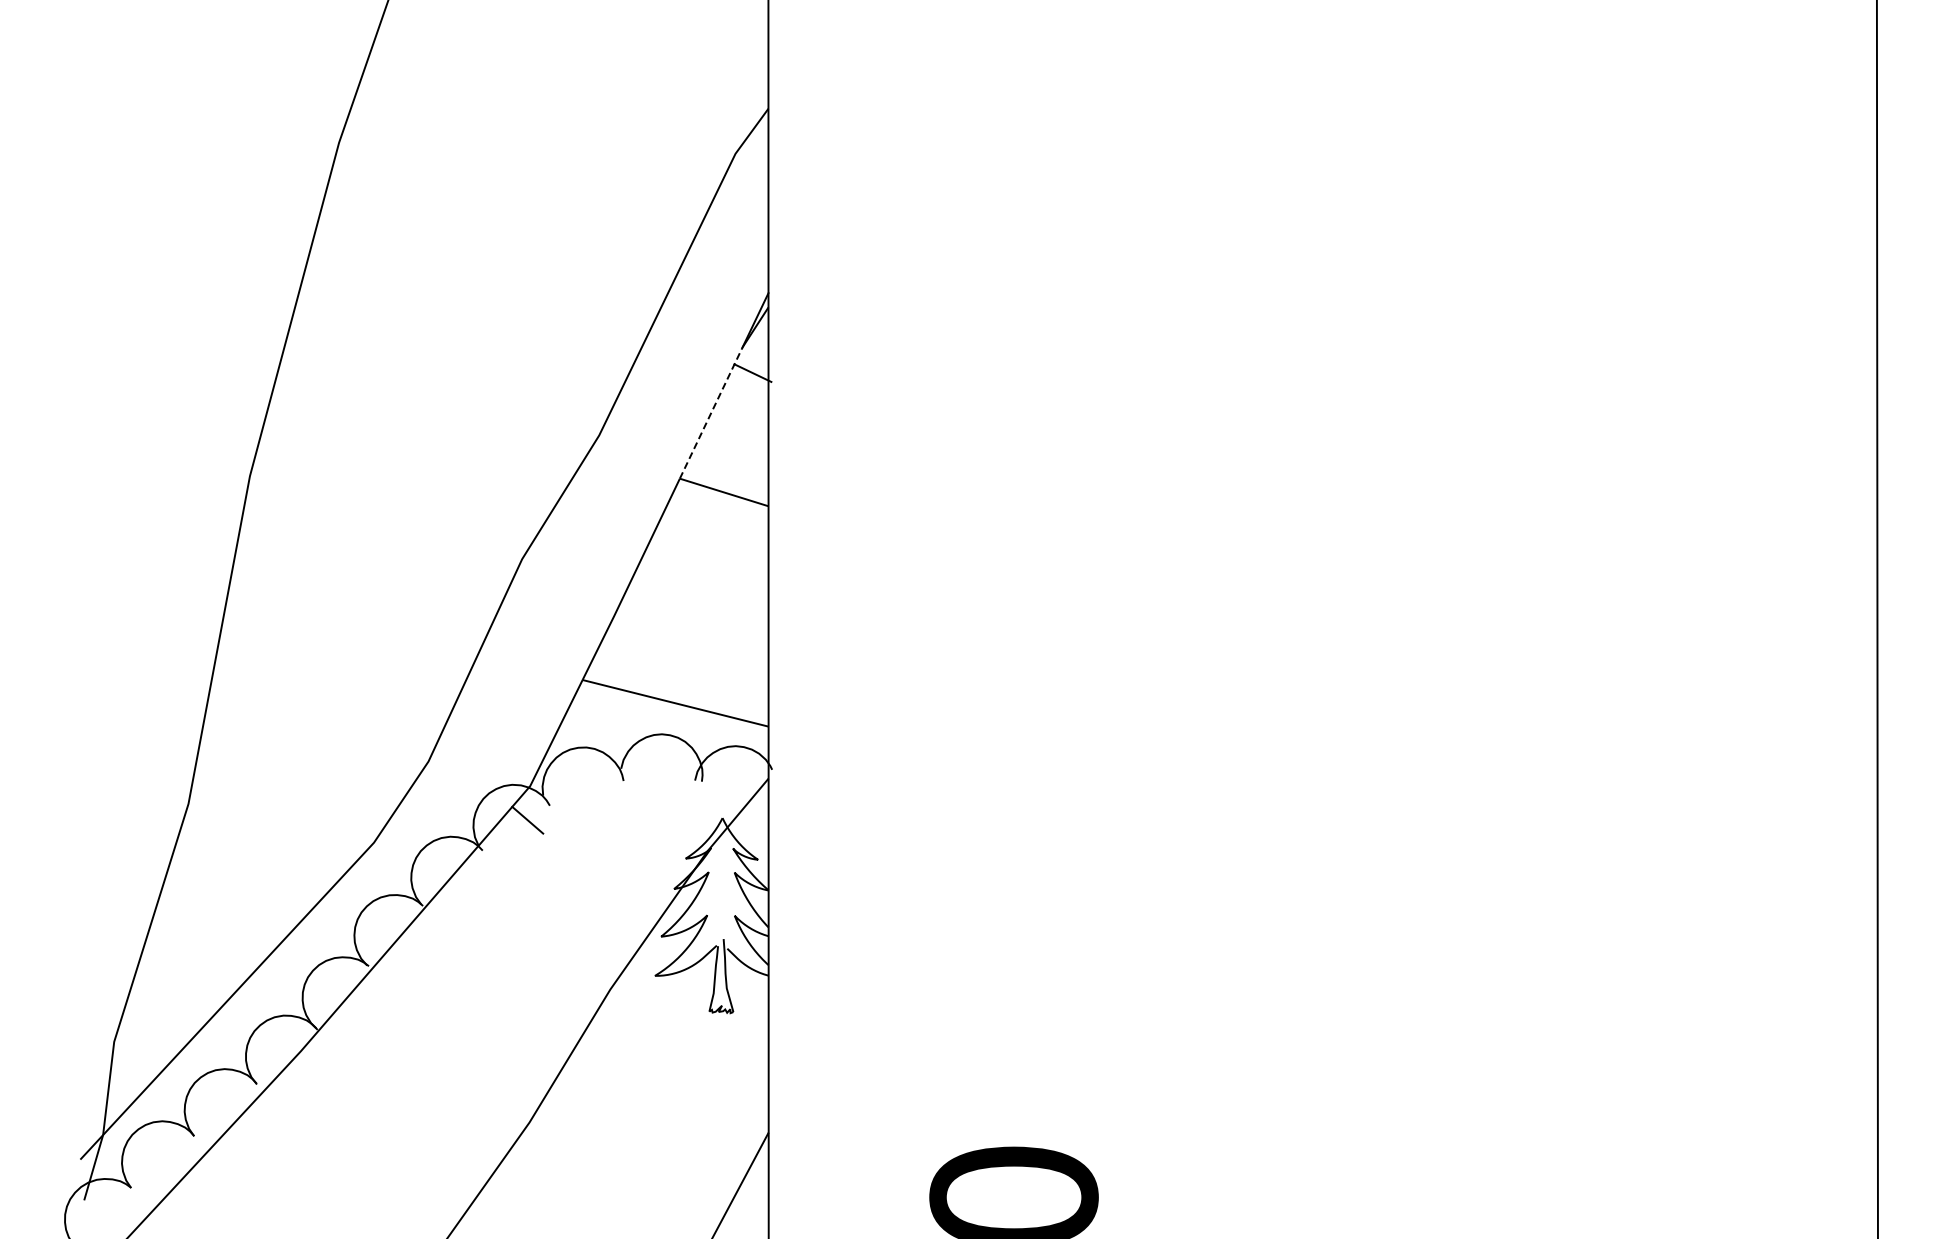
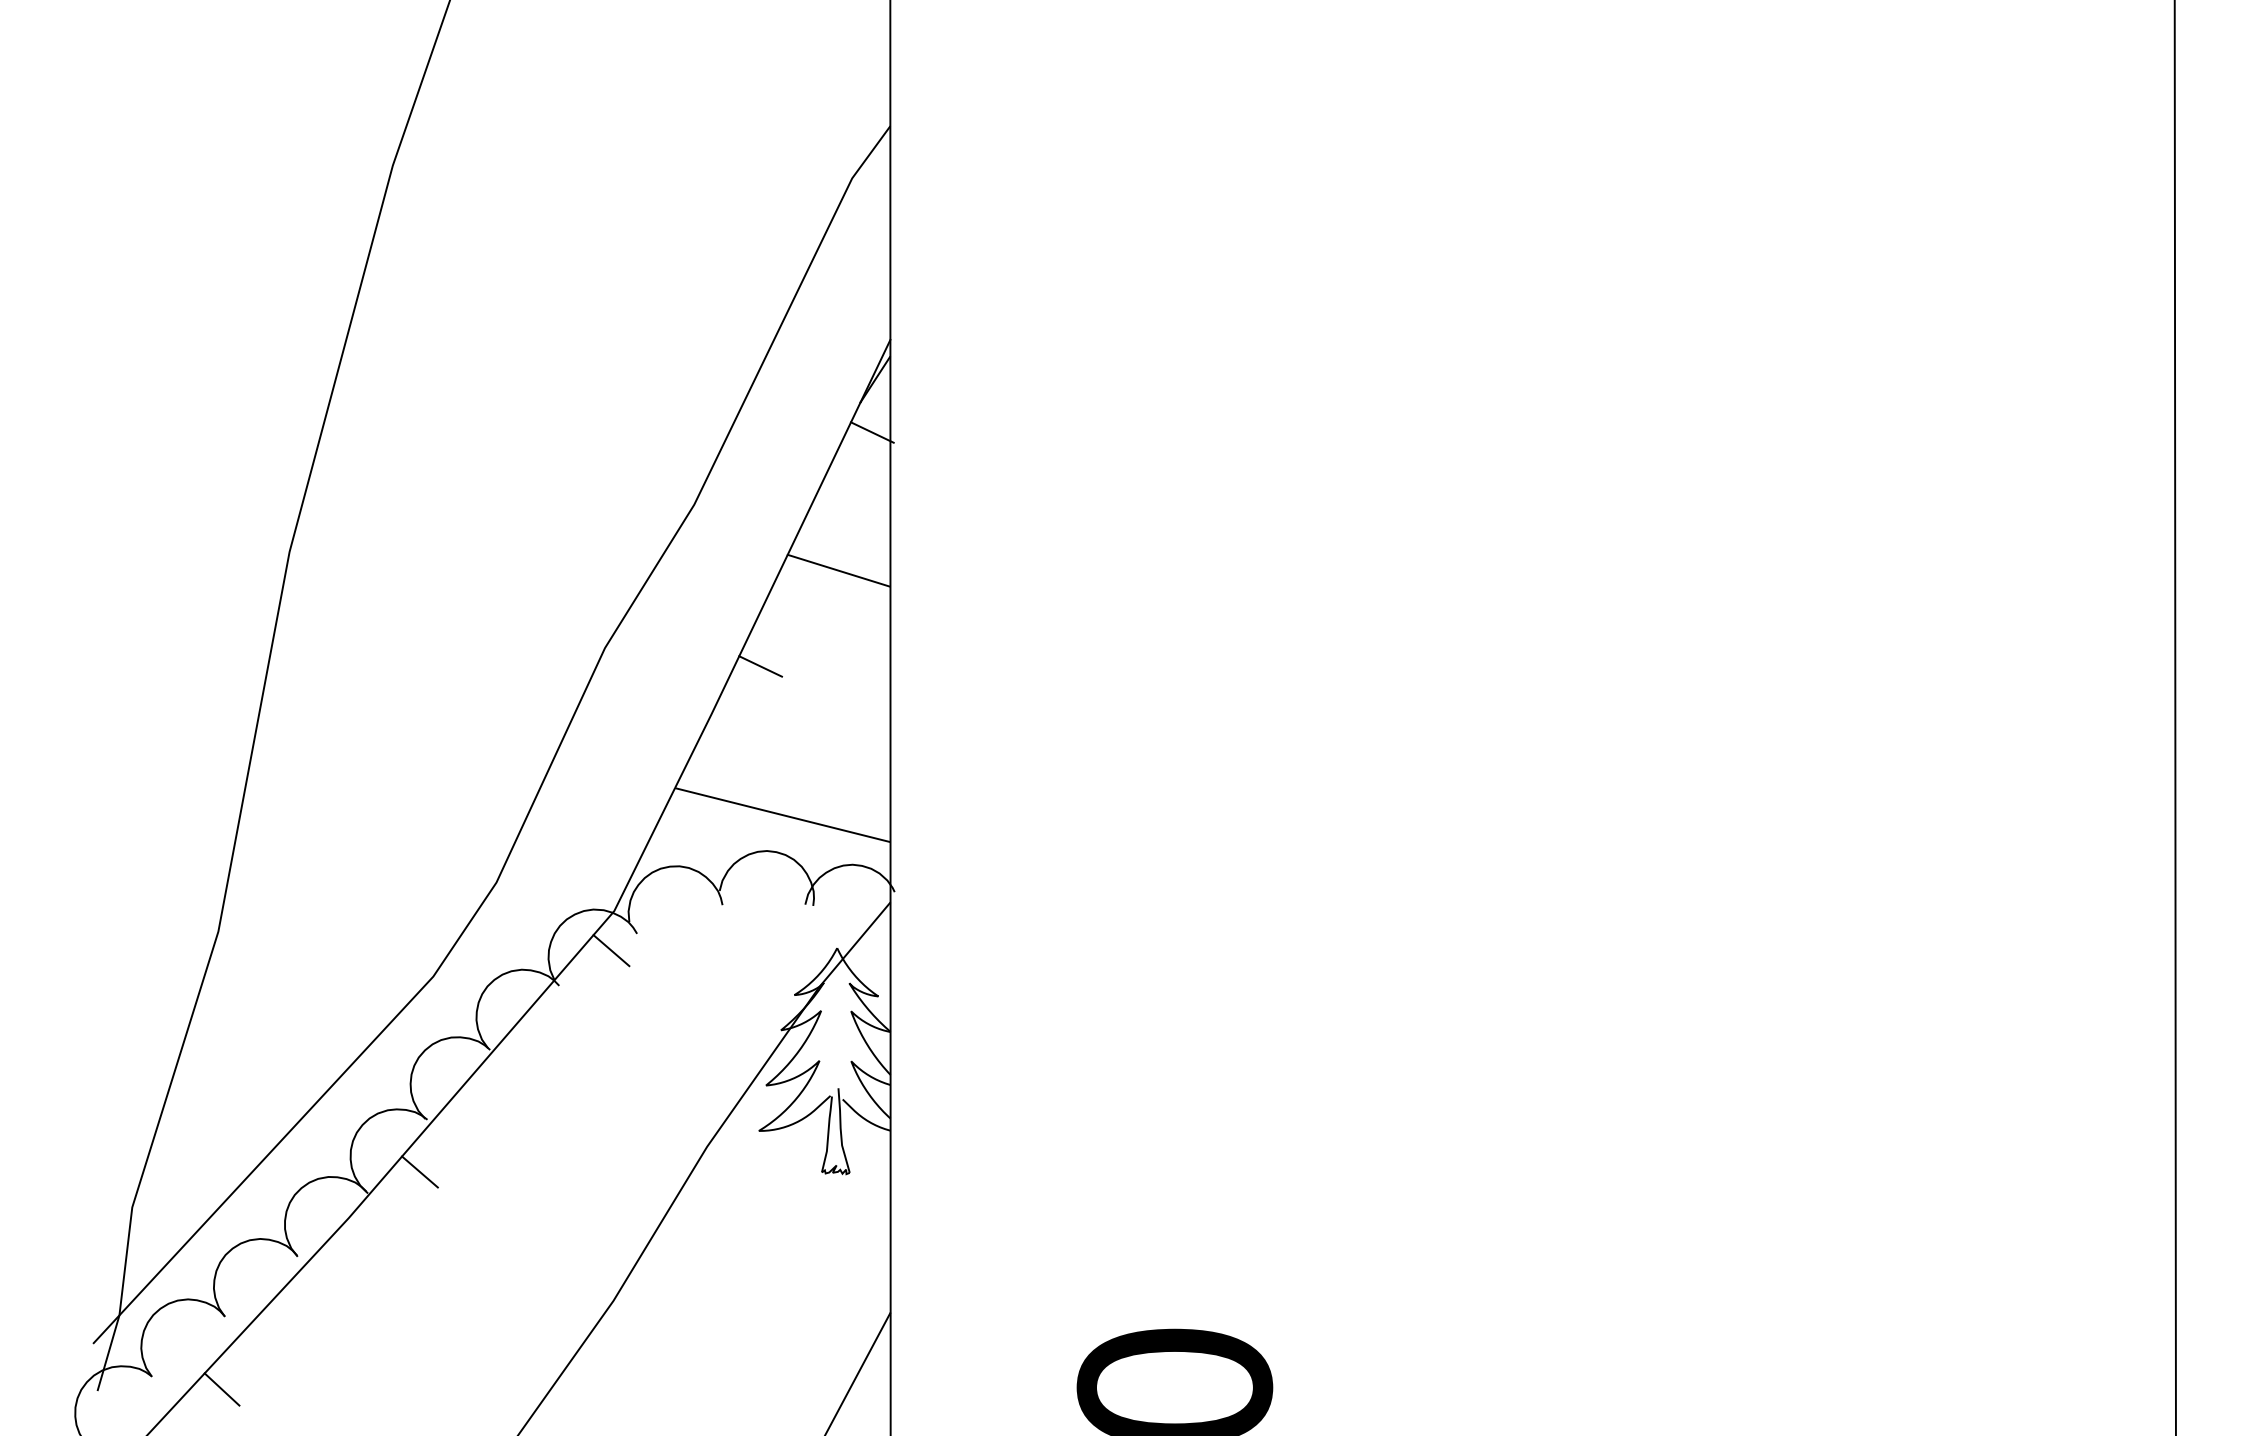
line: (711, 412) -> (824, 478), dashed -> solid
line: (656, 574) -> (760, 665), added
line: (362, 1010) -> (419, 1171), added
line: (191, 1198) -> (221, 1388), added

